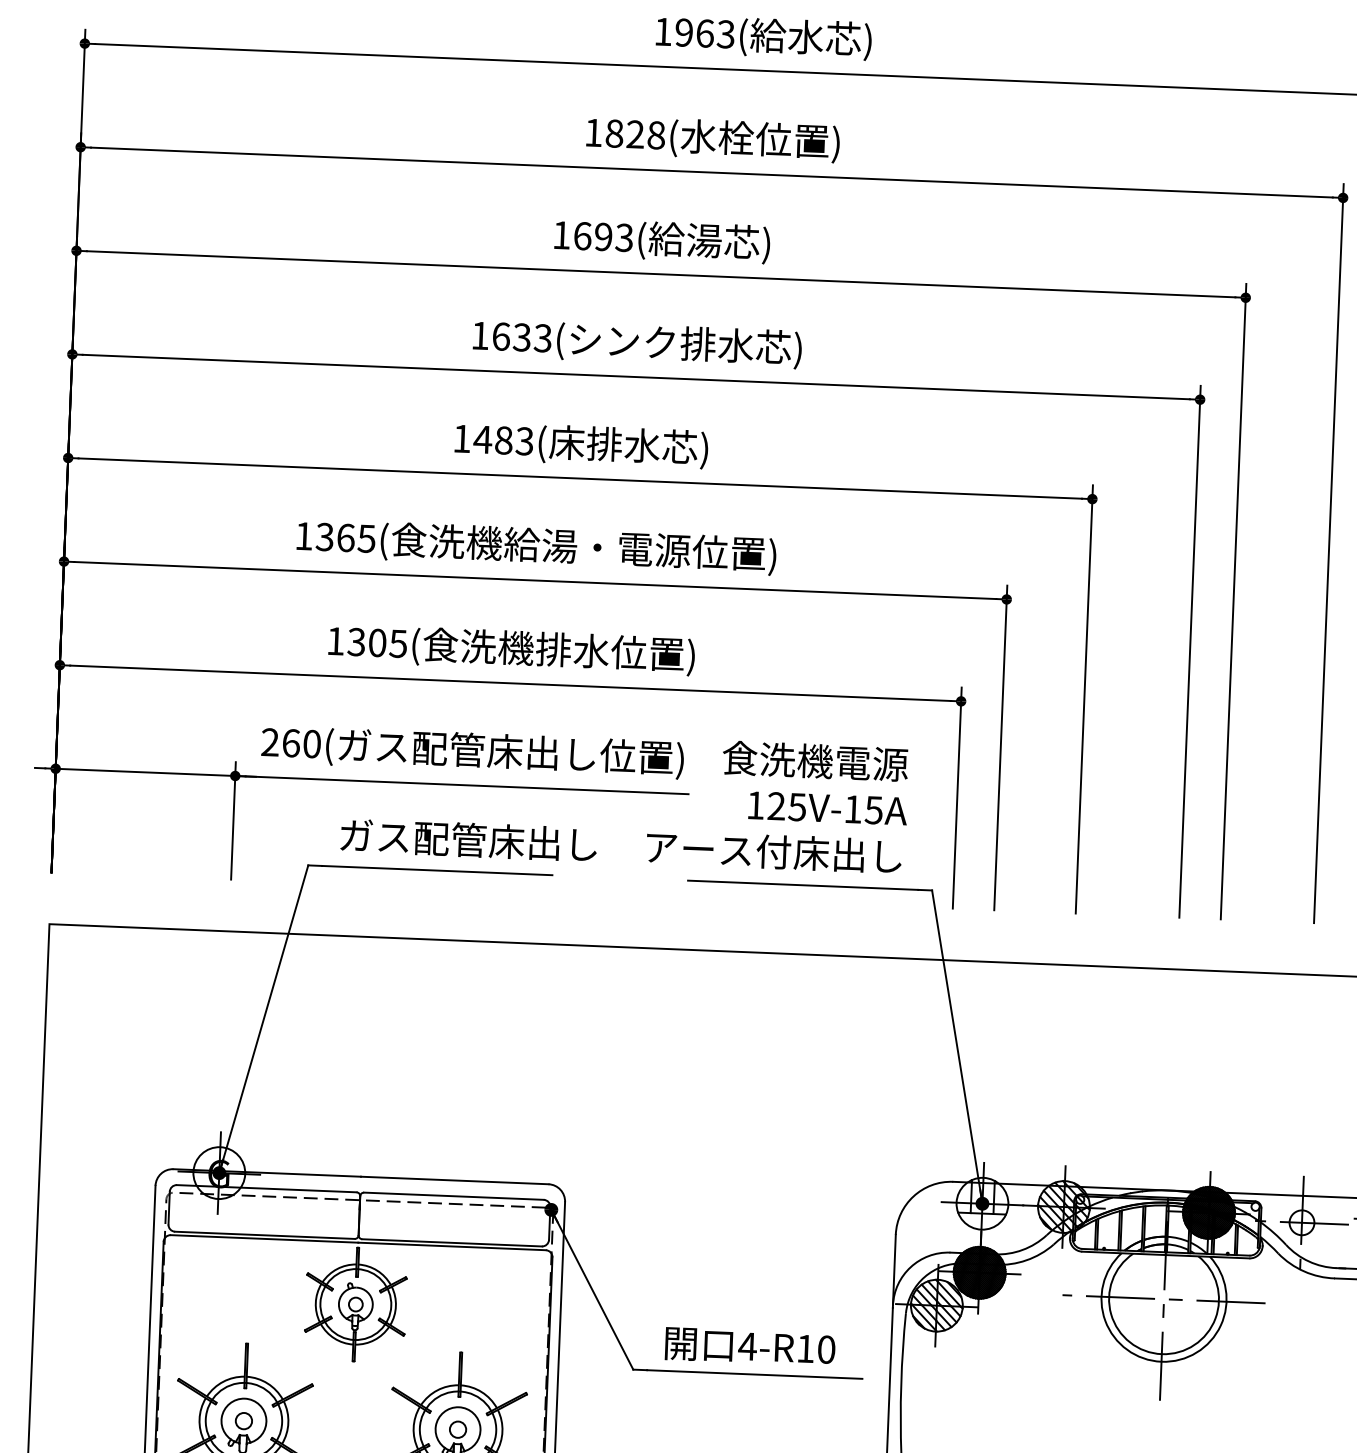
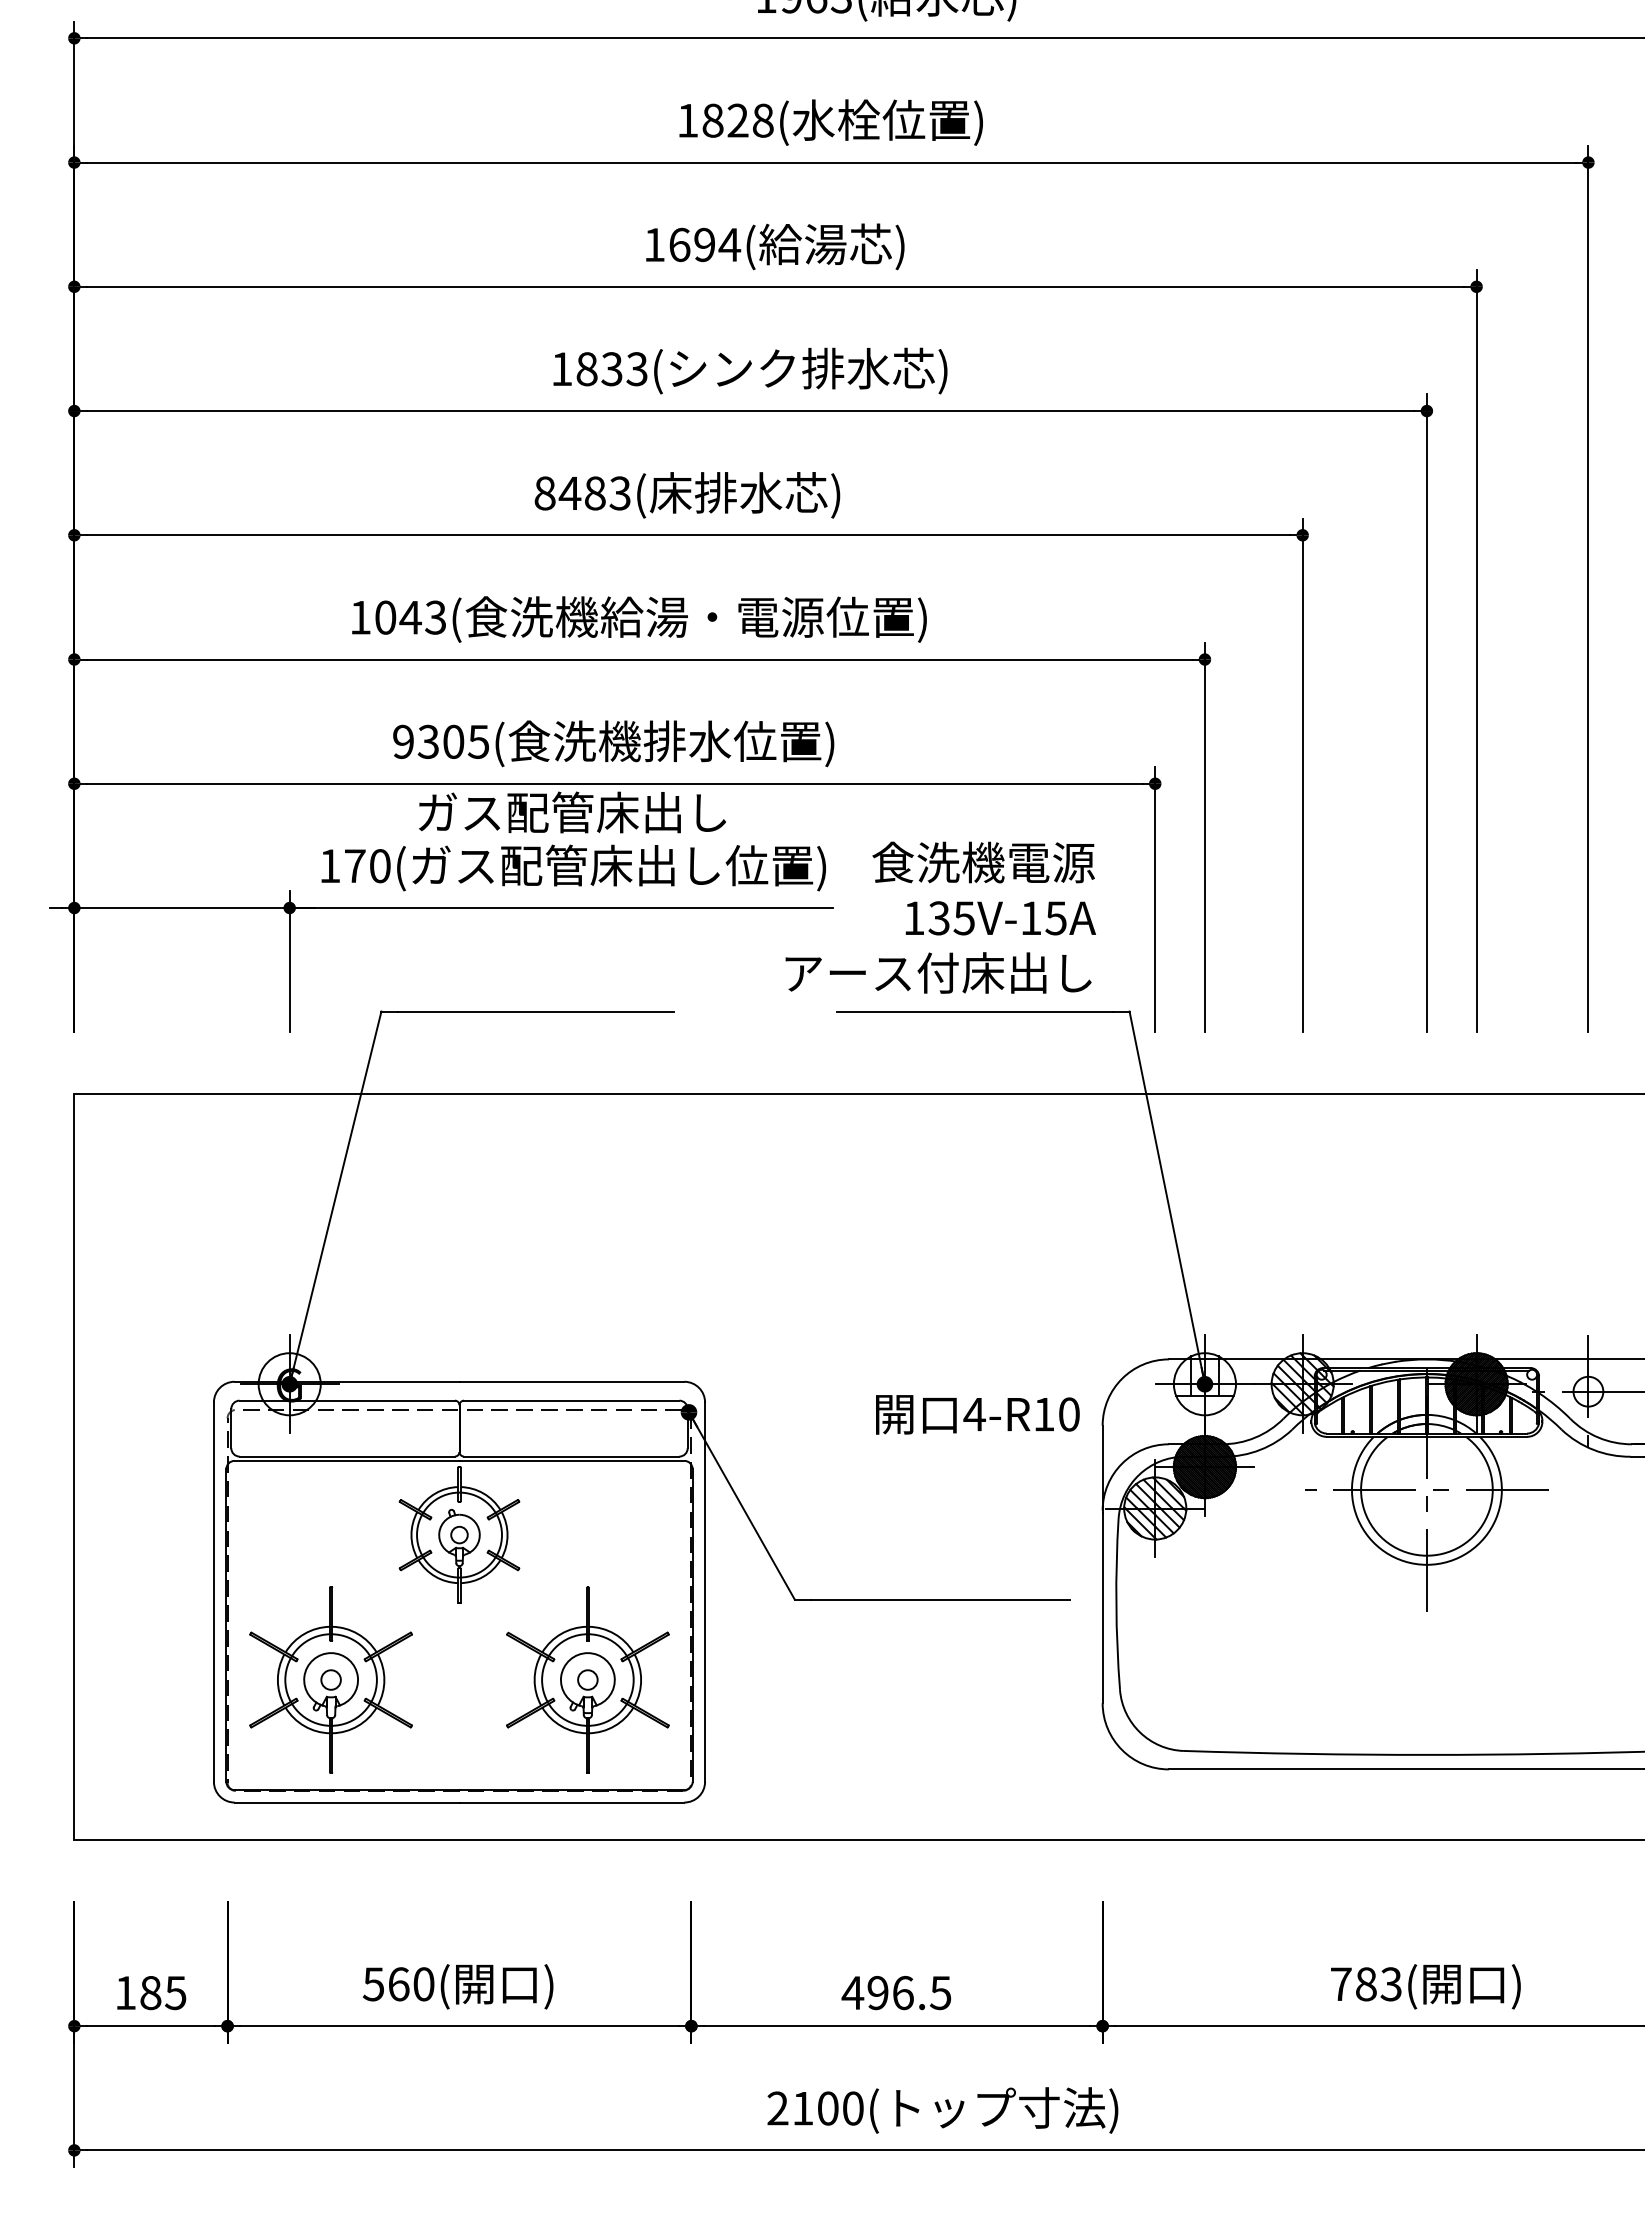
text: (624, 237) -> (729, 244), 1693 -> 1694
text: (500, 336) -> (586, 369), 1633 -> 1833
text: (461, 438) -> (544, 493), 1483( -> 8483(
text: (345, 537) -> (410, 617), 1365 -> 1043
text: (335, 640) -> (403, 741), 1305 -> 9305
text: (280, 743) -> (342, 866), 260 -> 170
text: (775, 806) -> (938, 918), 125V-15A -> 135V-15A
text: (468, 840) -> (572, 812), moved
text: (750, 1346) -> (977, 1414), moved

